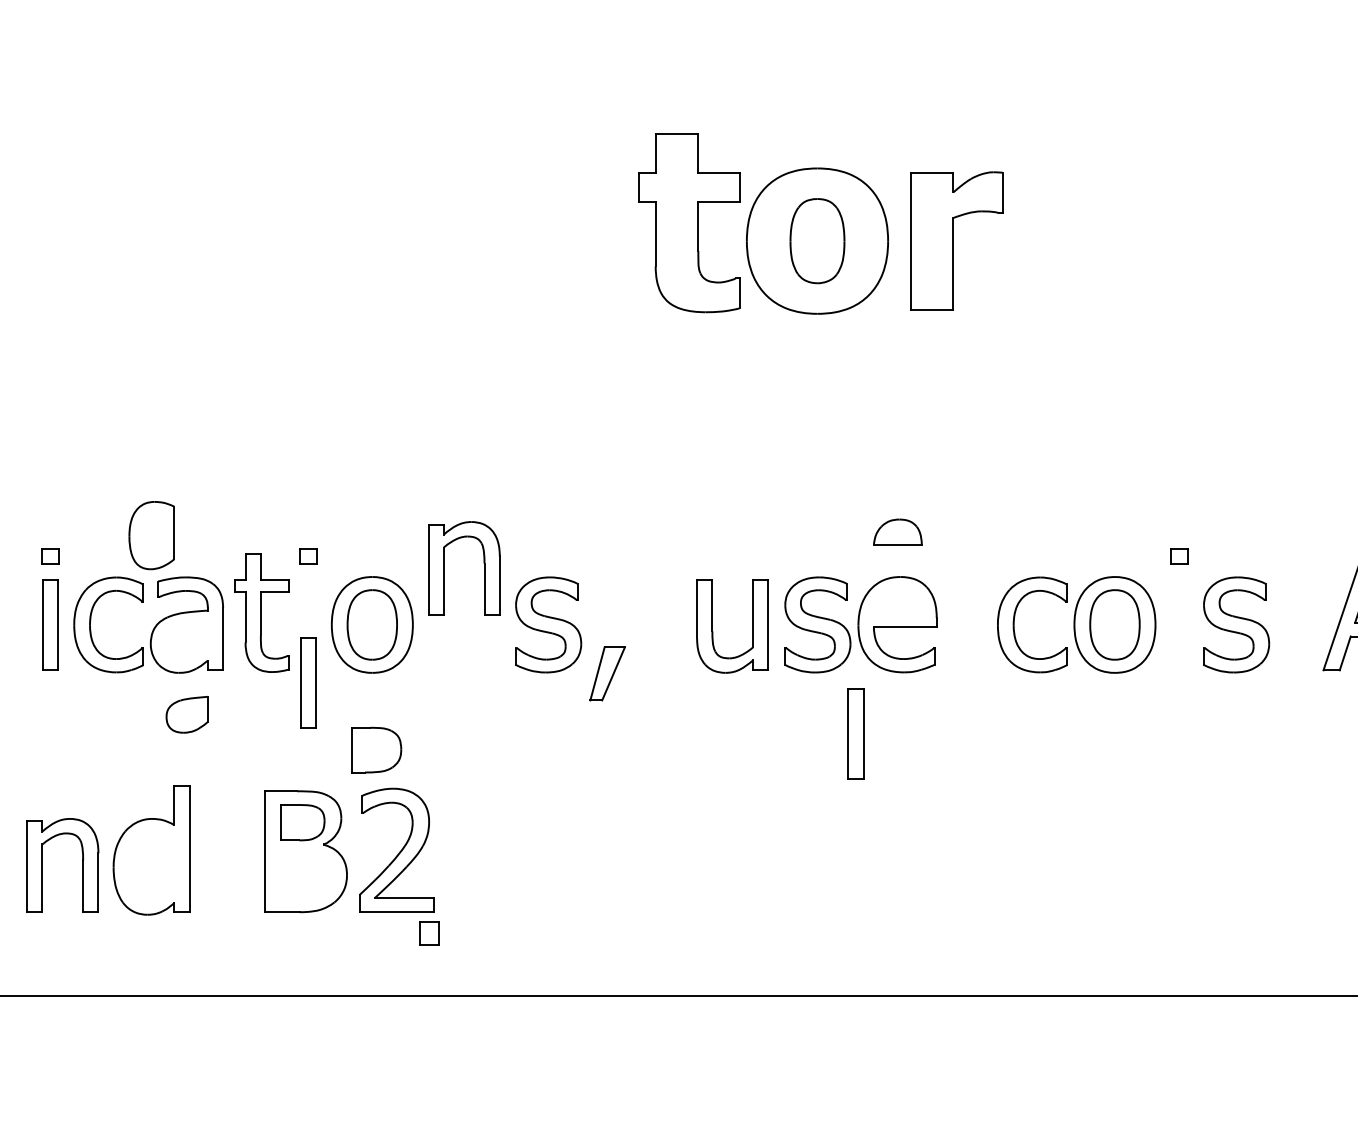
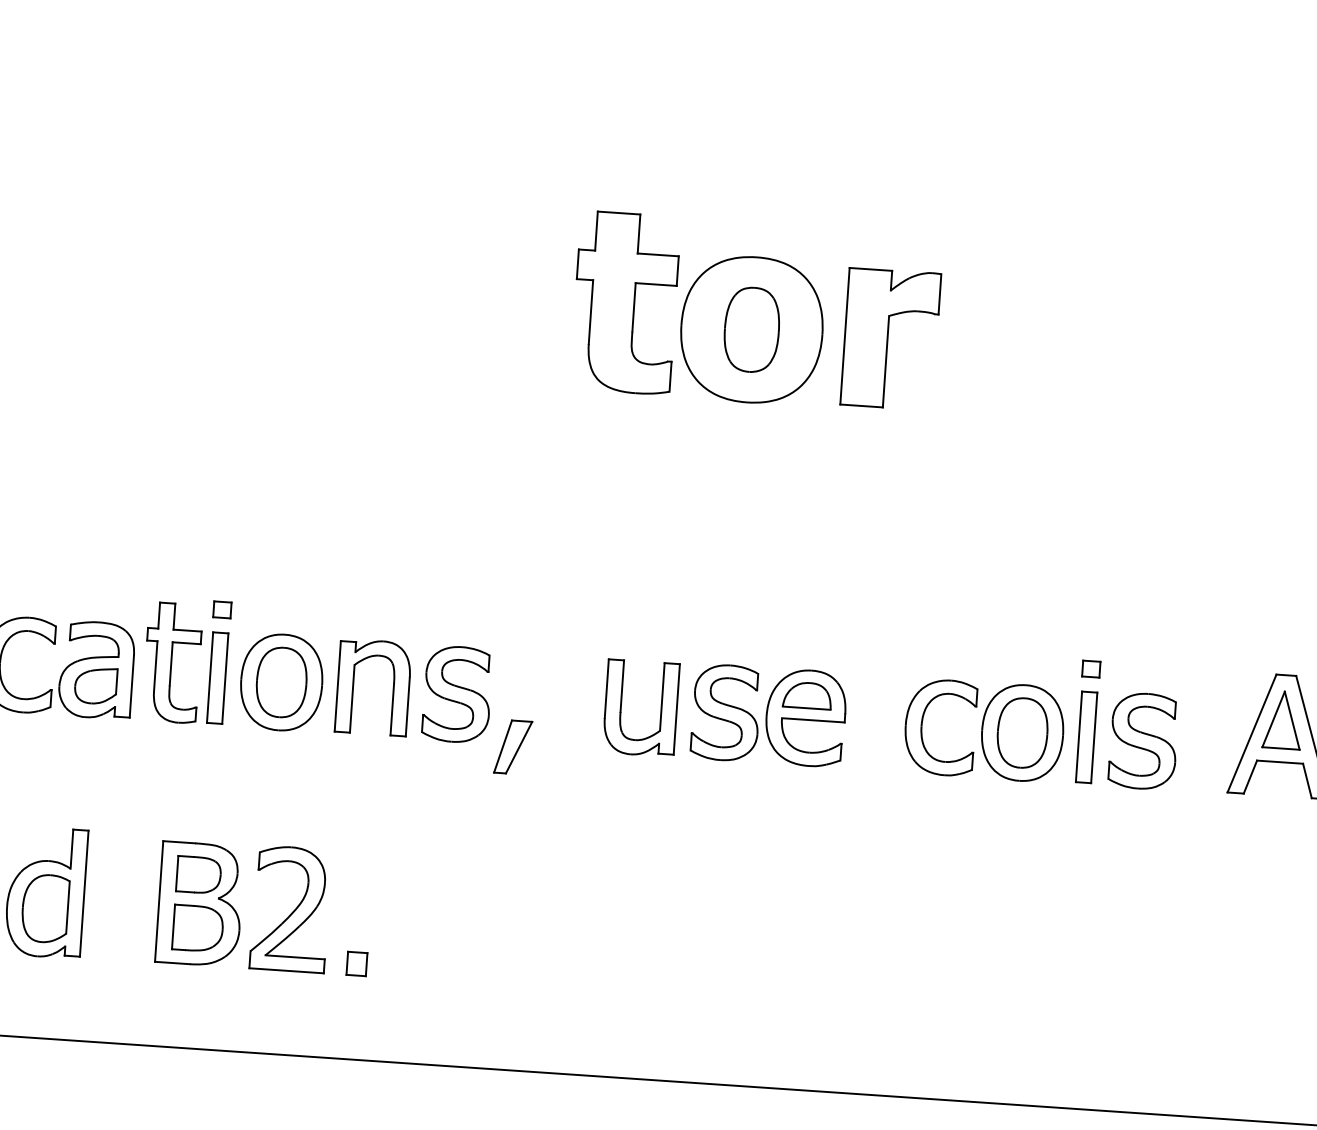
part: (897, 531) -> (807, 694), moved
part: (151, 535) -> (44, 908), moved
part: (483, 563) -> (393, 683), moved
part: (308, 682) -> (218, 677), moved
part: (186, 714) -> (95, 685), moved
part: (855, 733) -> (1086, 736), moved
part: (376, 749) -> (197, 927), moved
part: (429, 933) -> (356, 963), moved

